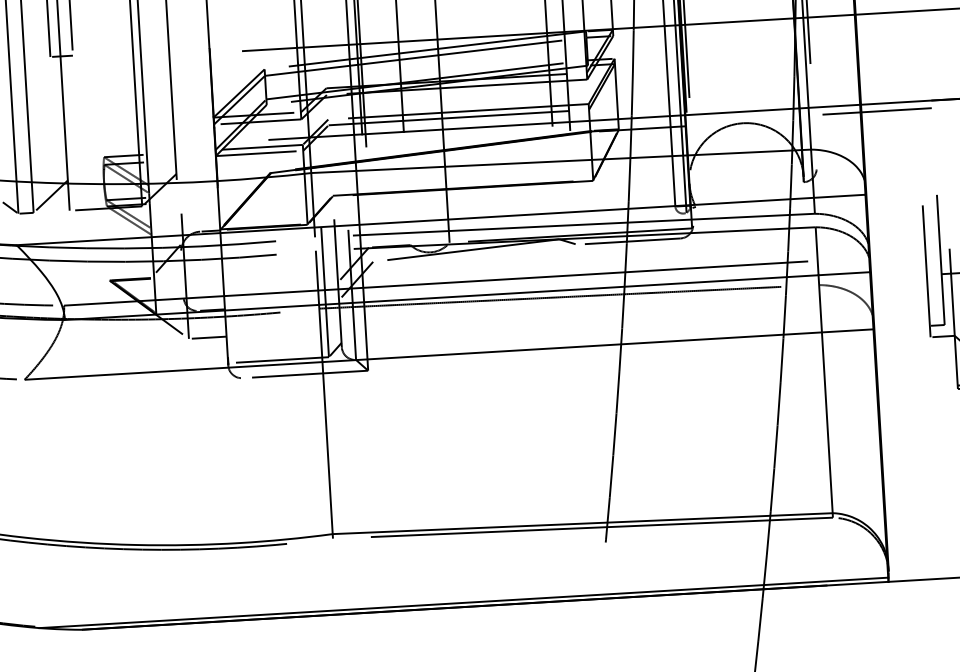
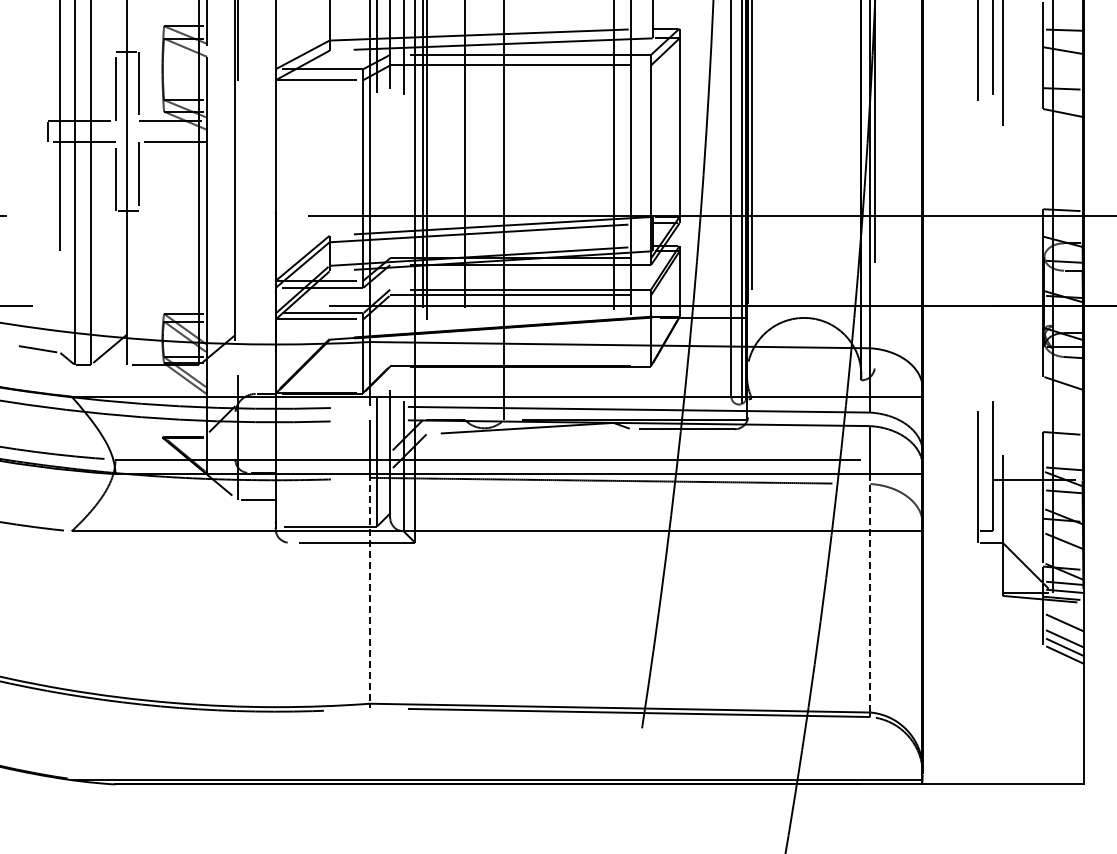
line: (872, 112) -> (933, 314), removed
line: (825, 394) -> (870, 593), solid -> dashed
line: (326, 419) -> (370, 588), solid -> dashed

